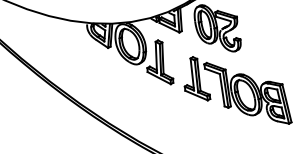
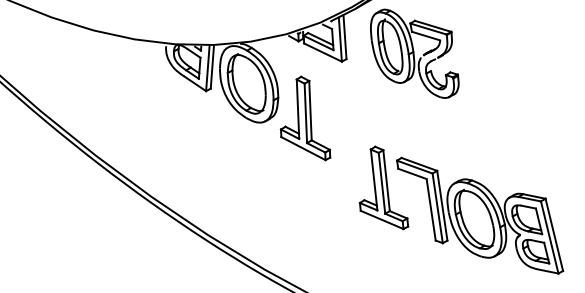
part: (237, 90) -> (460, 210), moved

